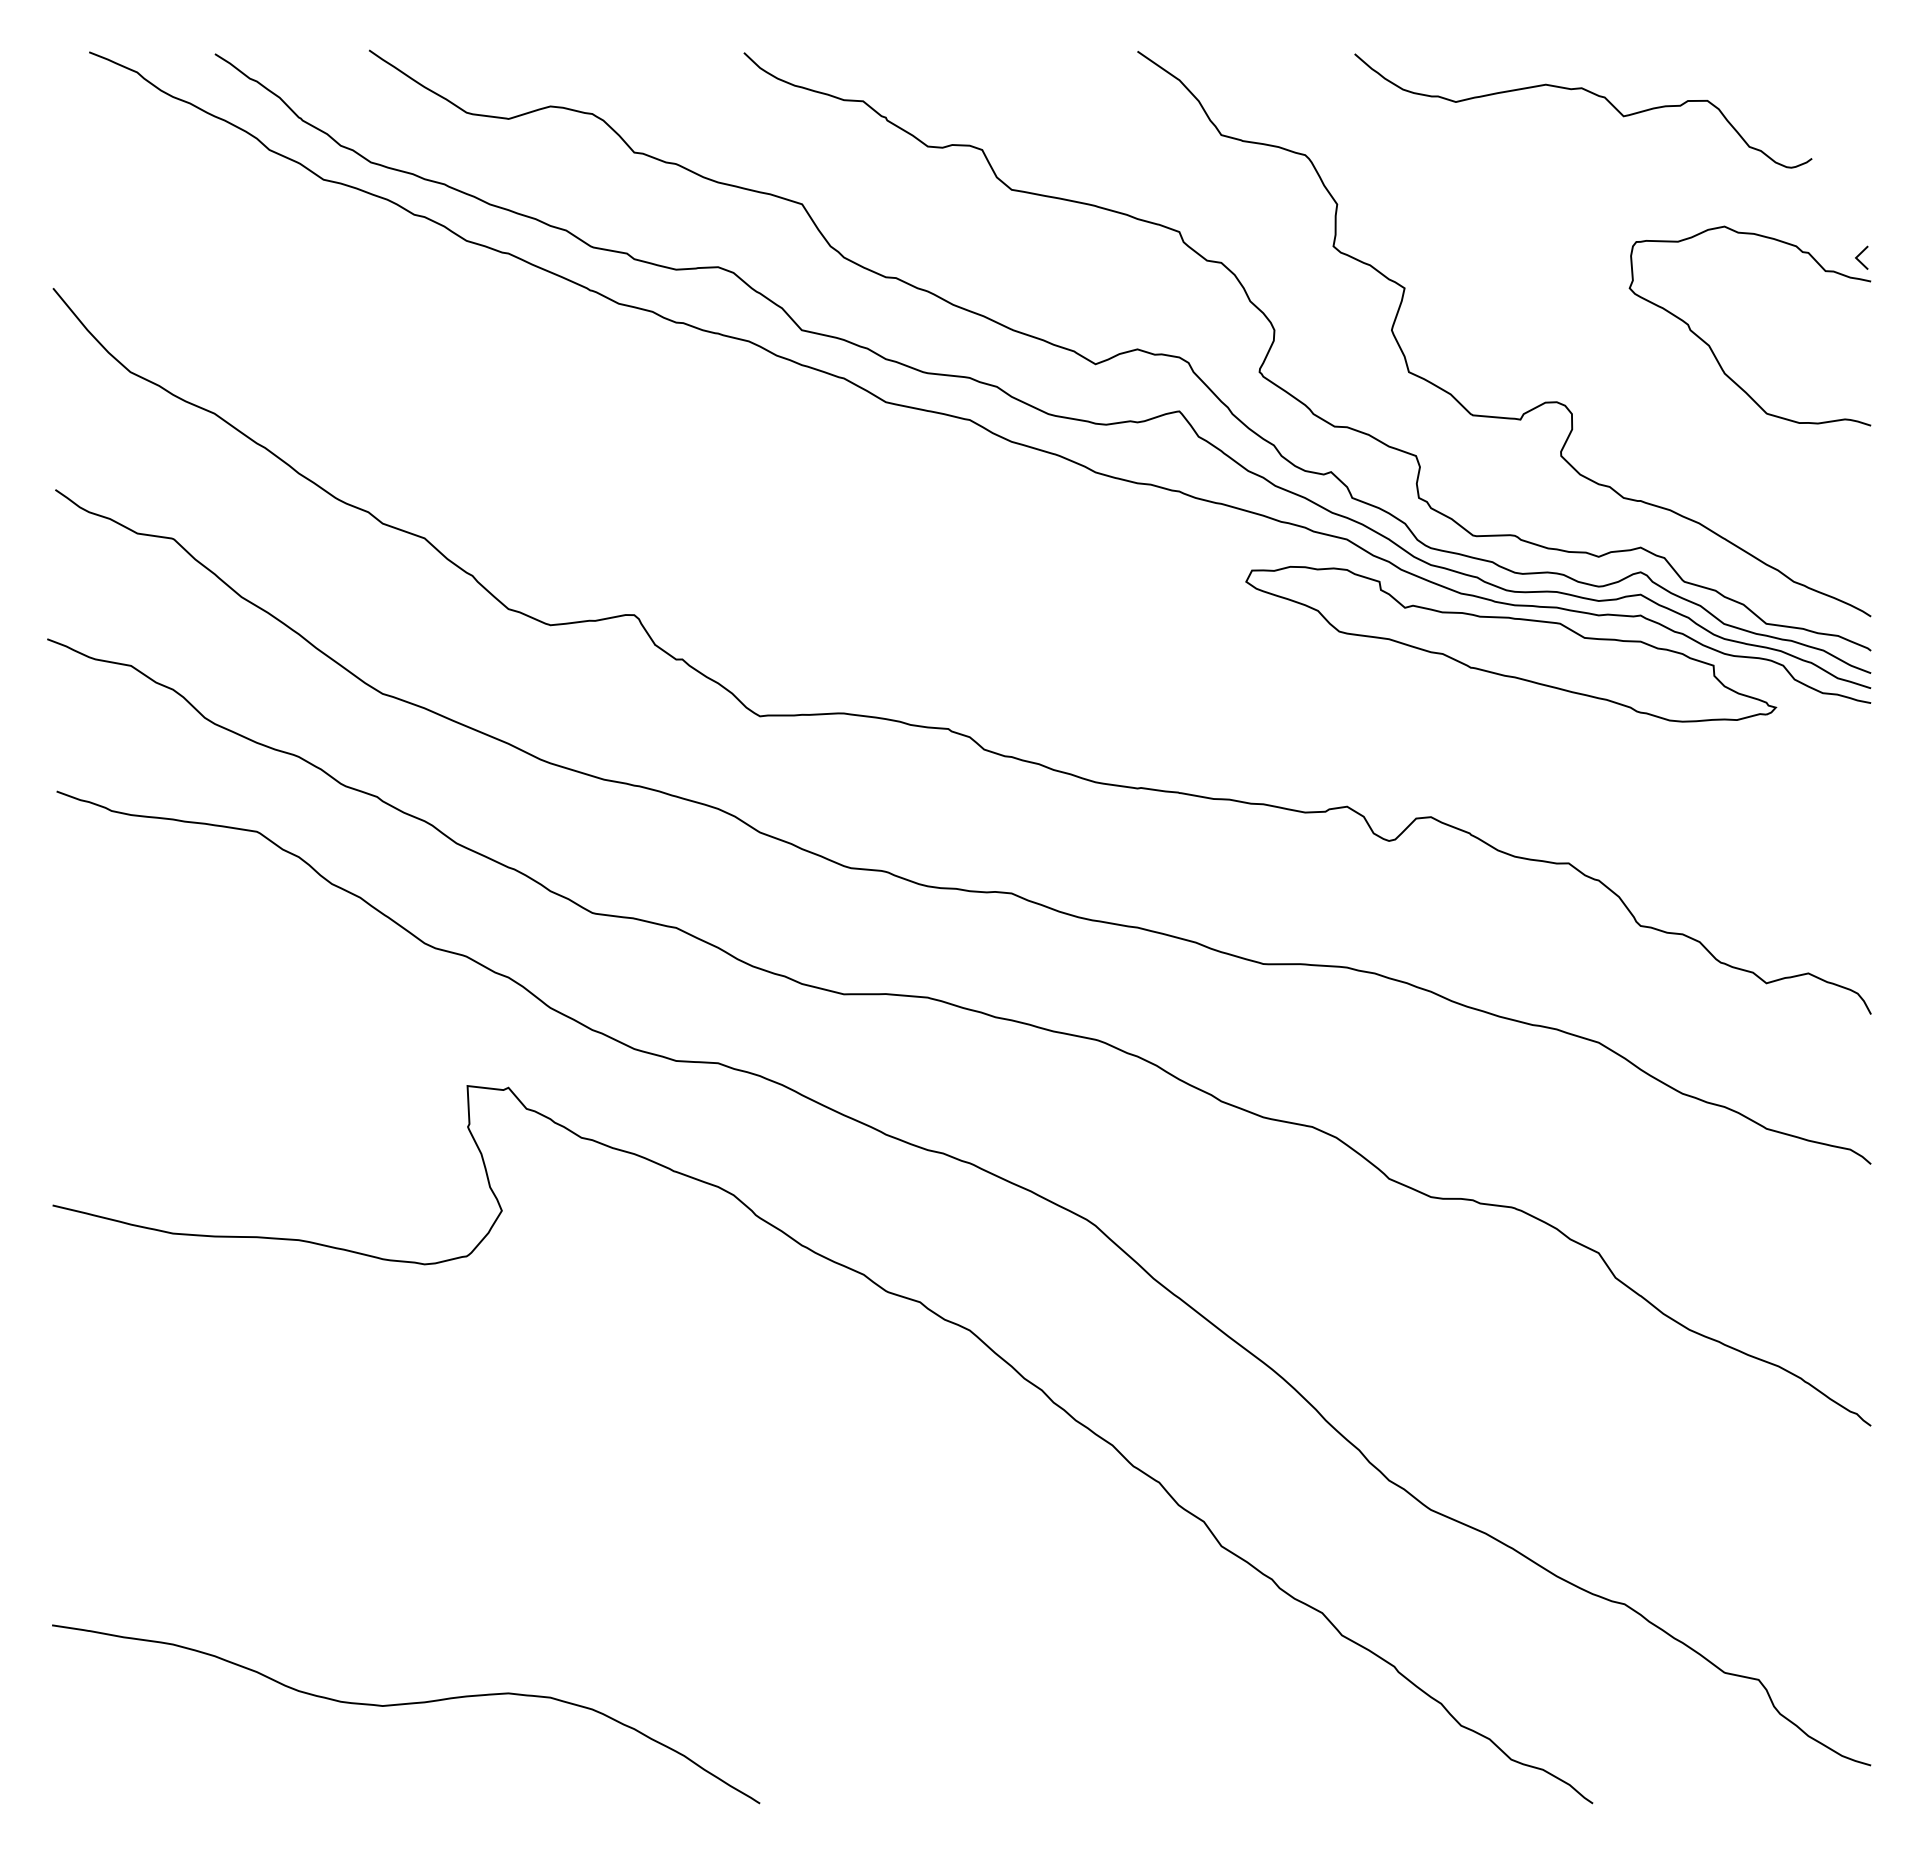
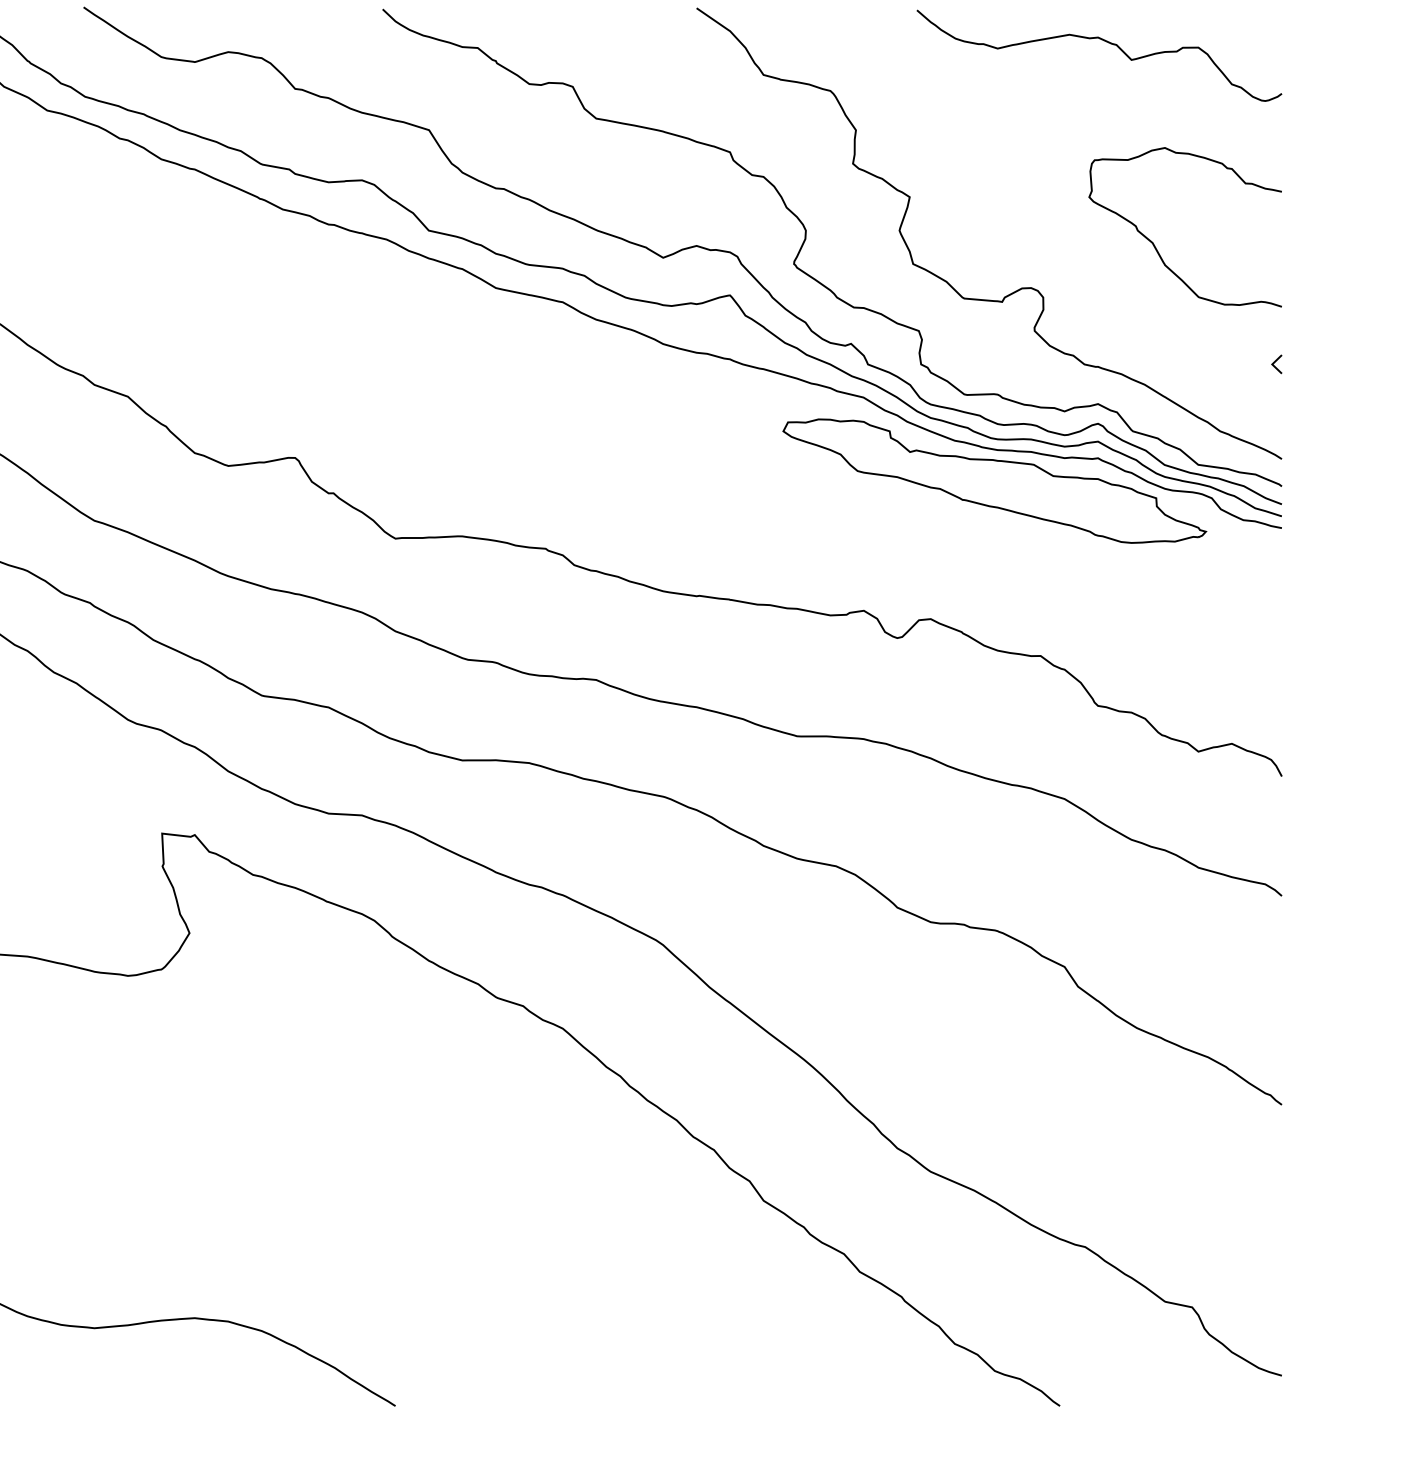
curve: (1592, 94) -> (1106, 42), moved
line: (1859, 255) -> (1275, 362), moved

